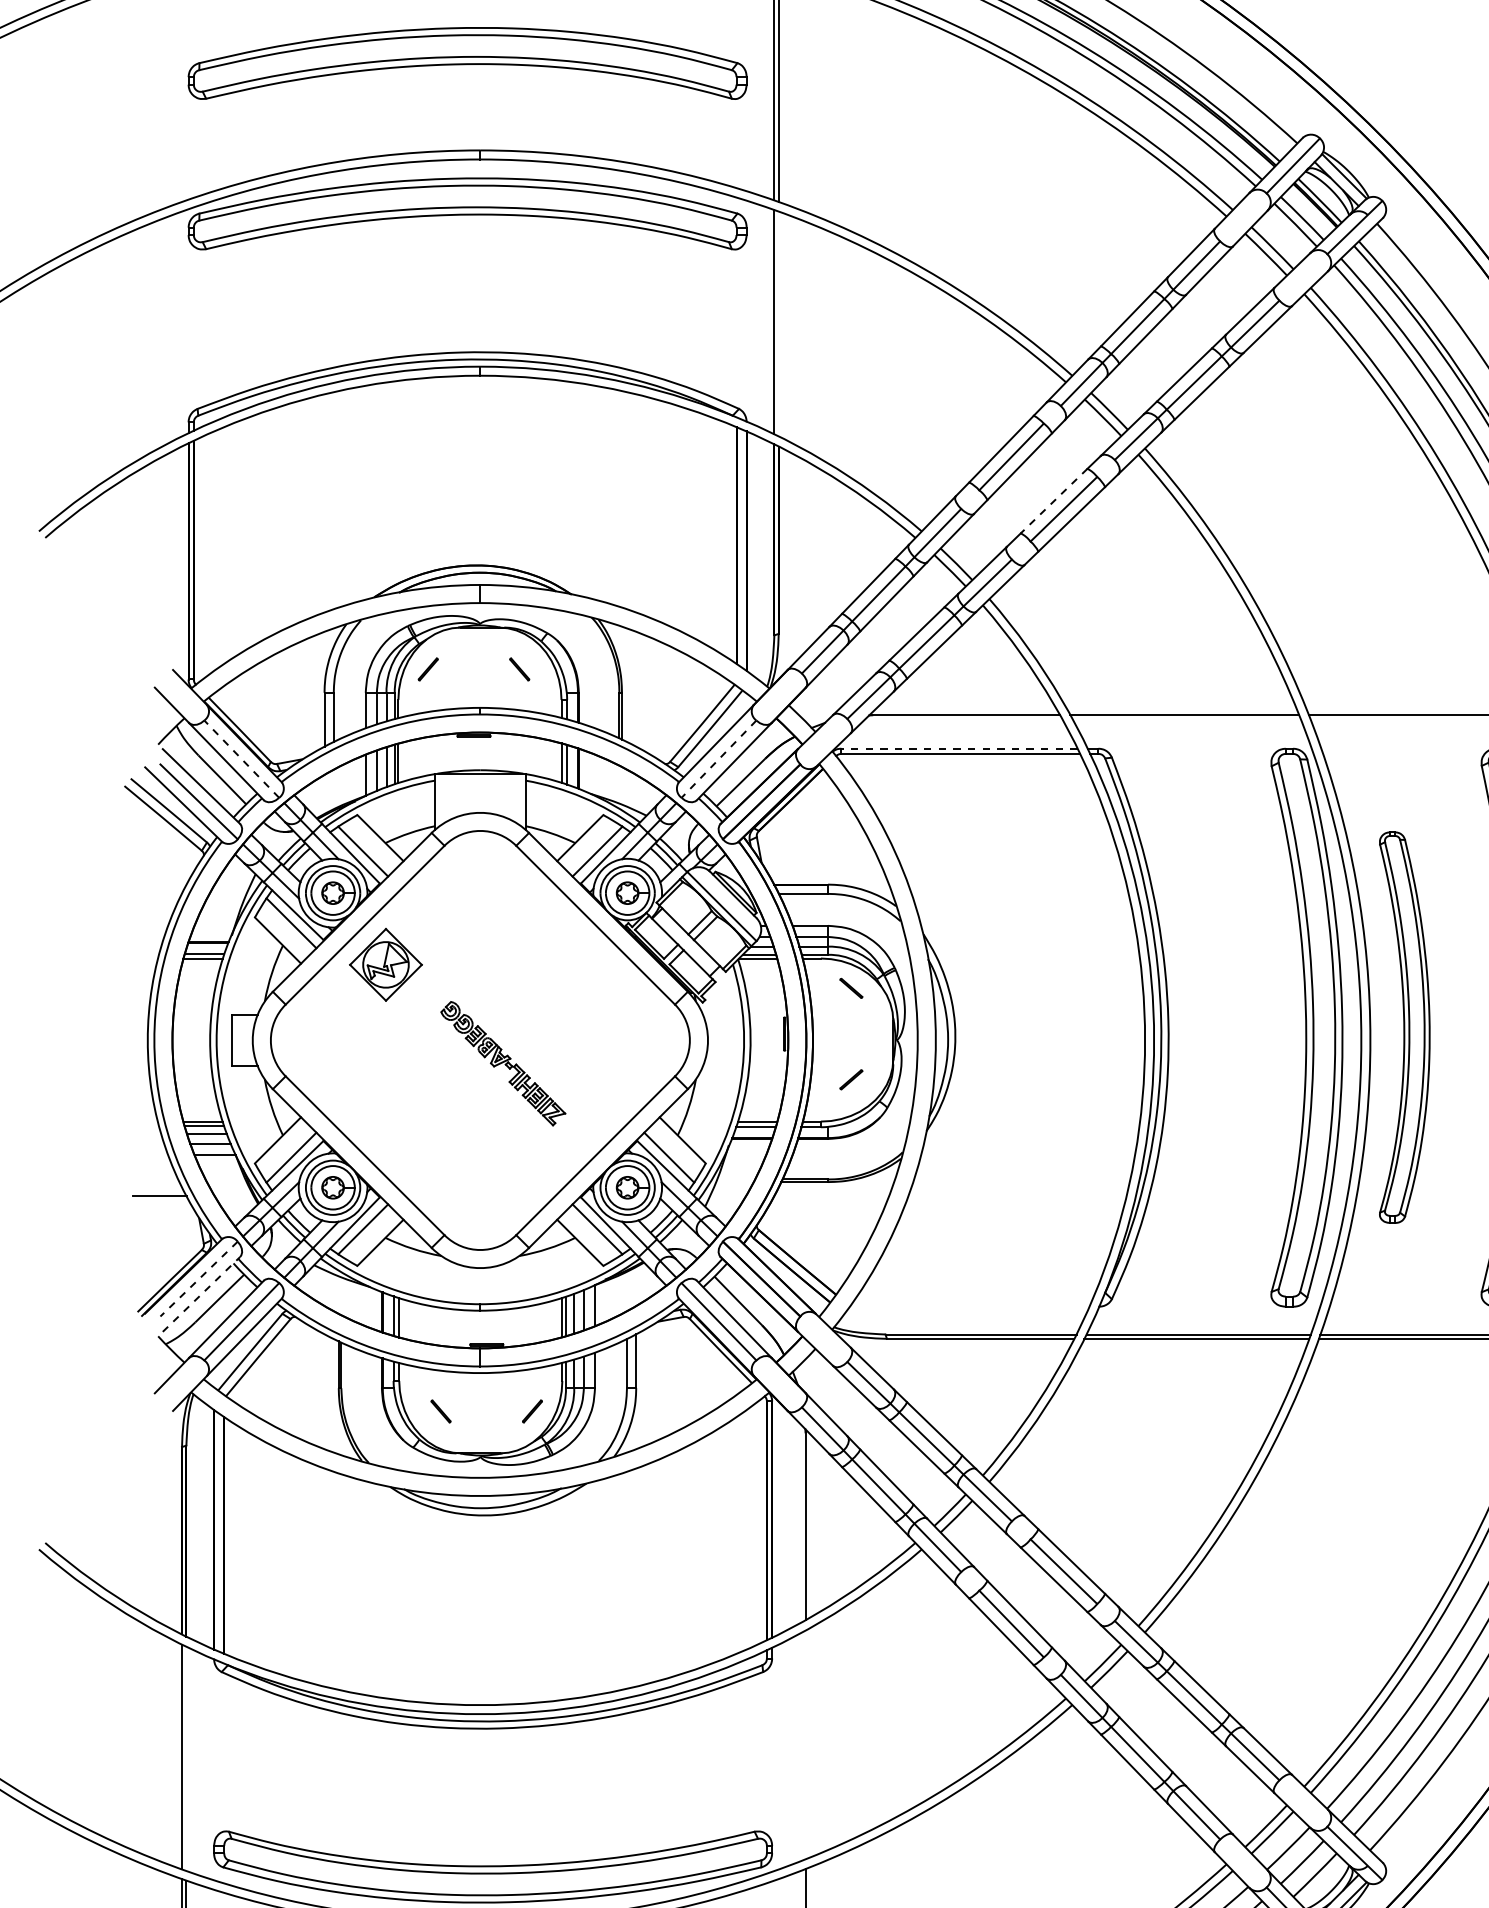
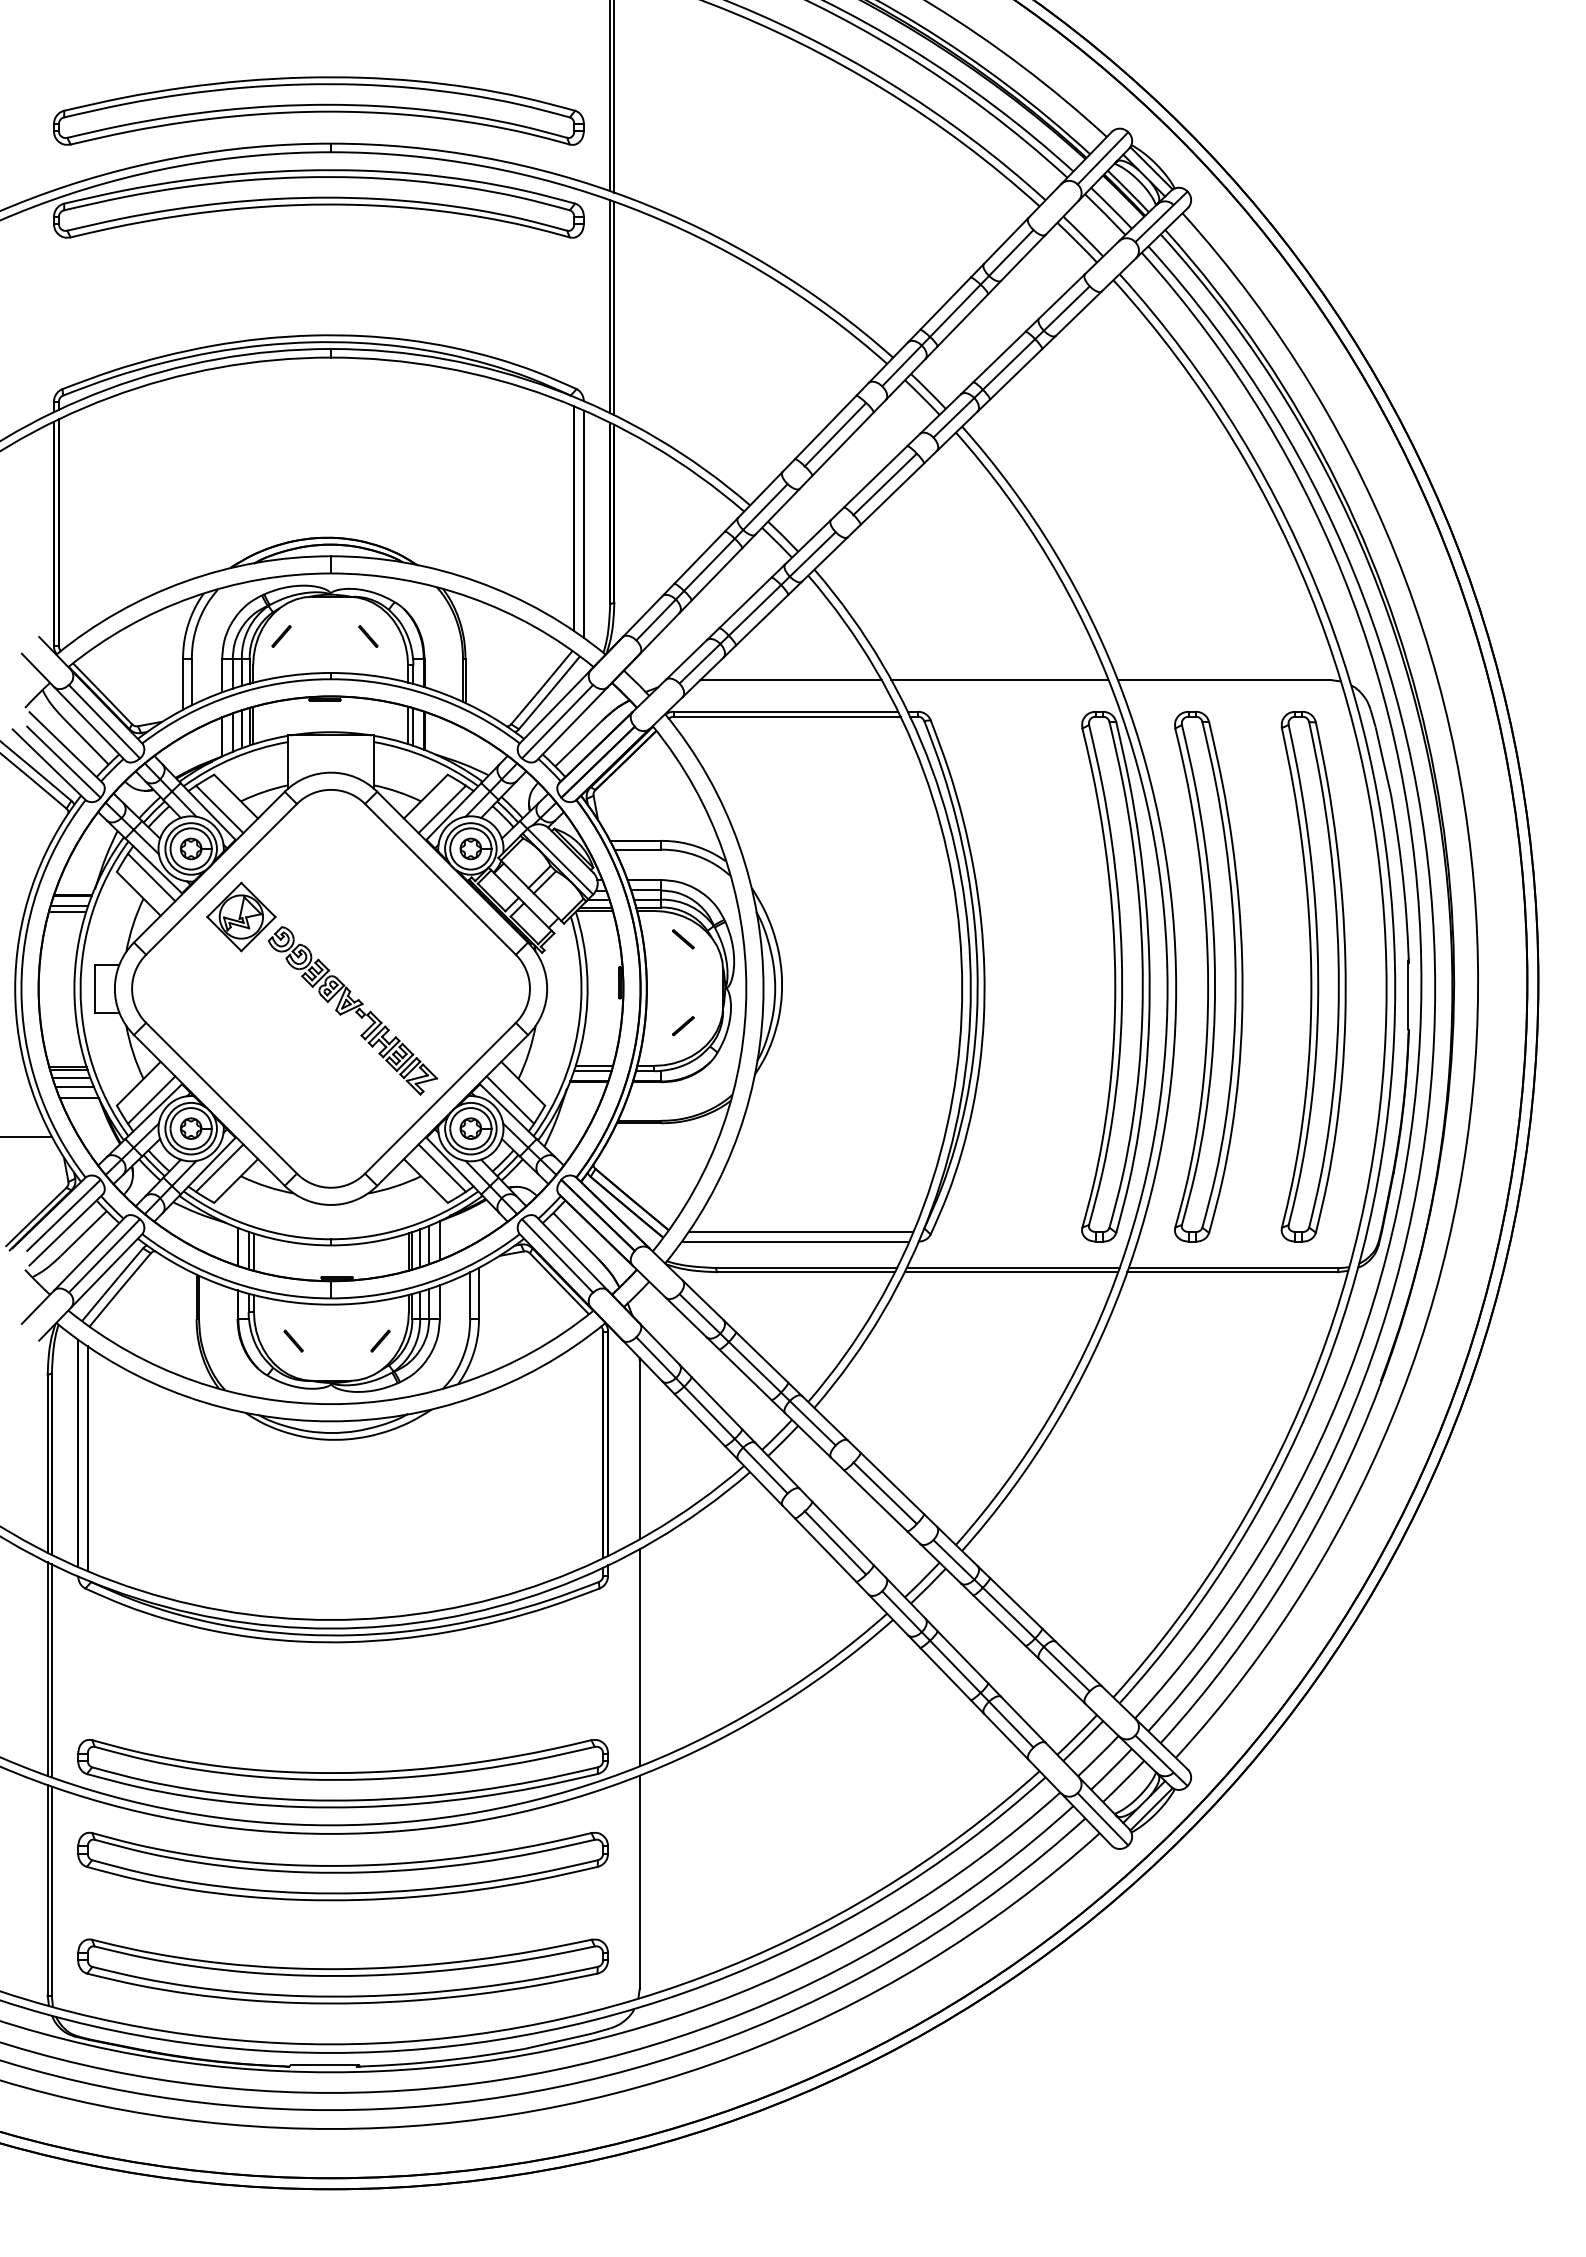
part: (467, 62) -> (318, 110), moved
line: (778, 324) -> (614, 308), added
line: (1053, 500) -> (875, 476), dashed -> solid
line: (958, 748) -> (785, 711), dashed -> solid
line: (241, 758) -> (104, 721), dashed -> solid
line: (718, 760) -> (557, 722), dashed -> solid
part: (1404, 1027) -> (1208, 976), size x1.43
part: (502, 1063) -> (352, 1010), size x1.43
line: (198, 1279) -> (63, 1215), dashed -> solid
line: (201, 1293) -> (66, 1229), dashed -> solid
line: (974, 1297) -> (800, 1232), added
line: (969, 1306) -> (795, 1241), added
line: (805, 1744) -> (639, 1657), added
line: (186, 1758) -> (51, 1670), added

